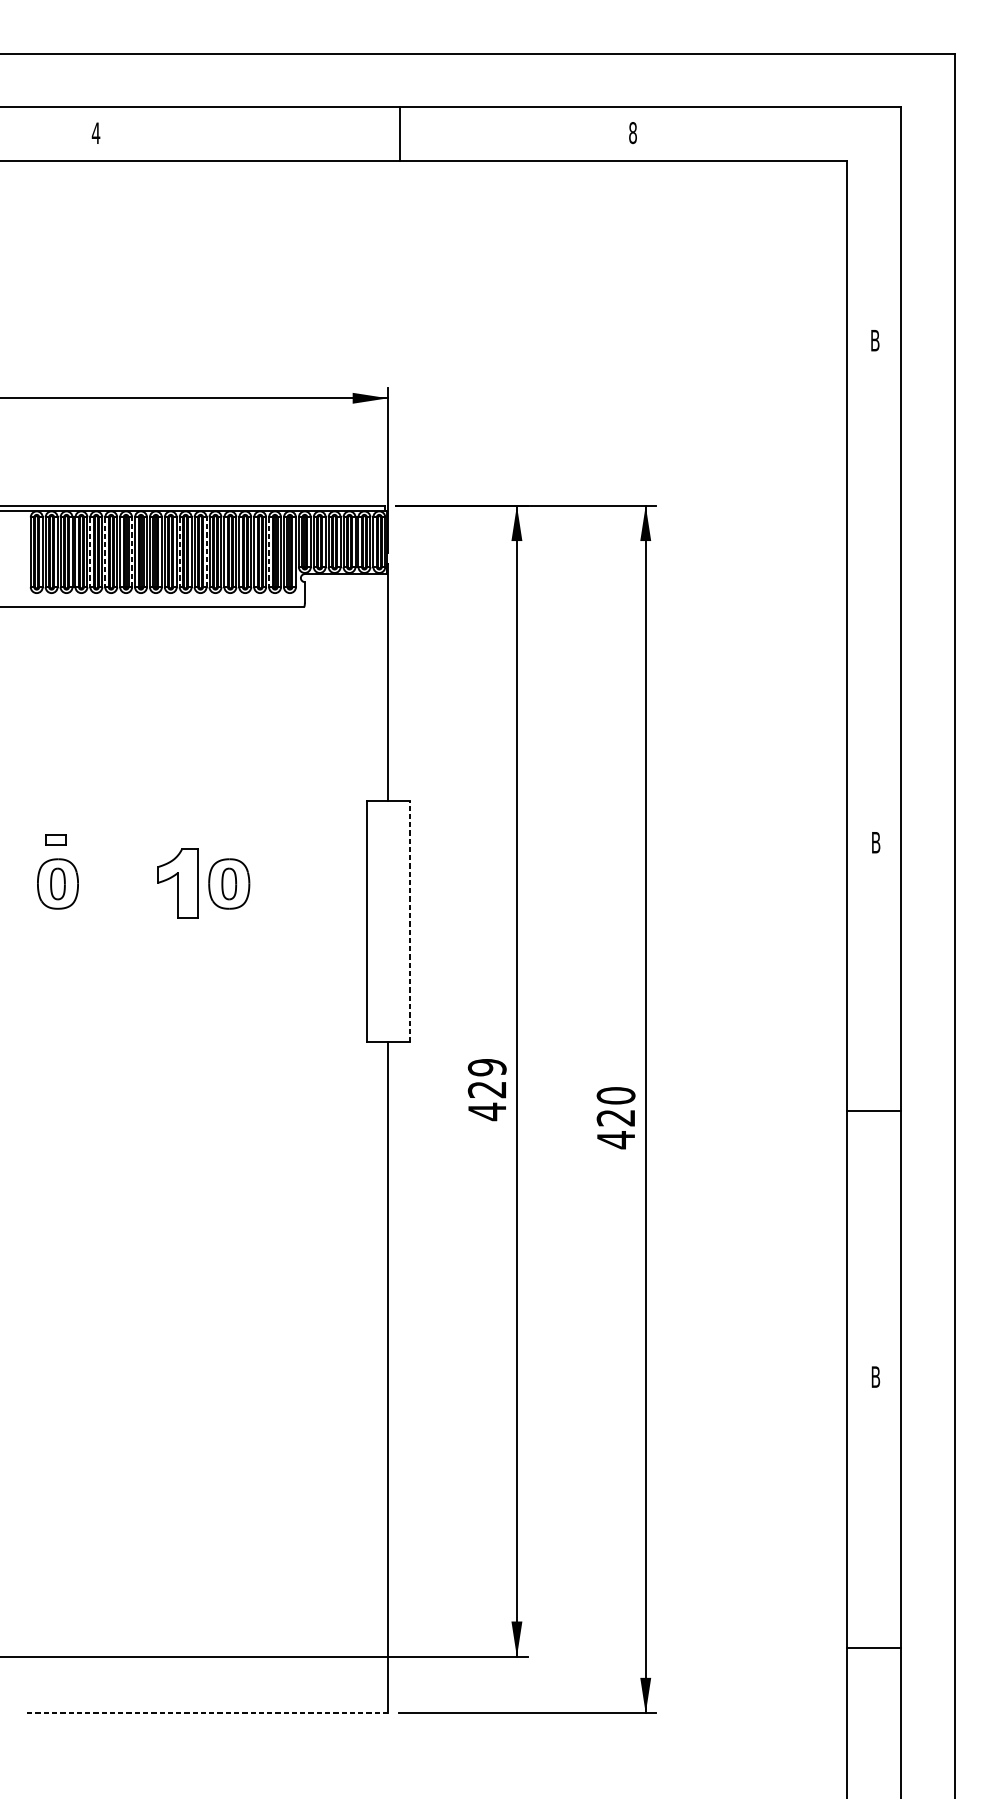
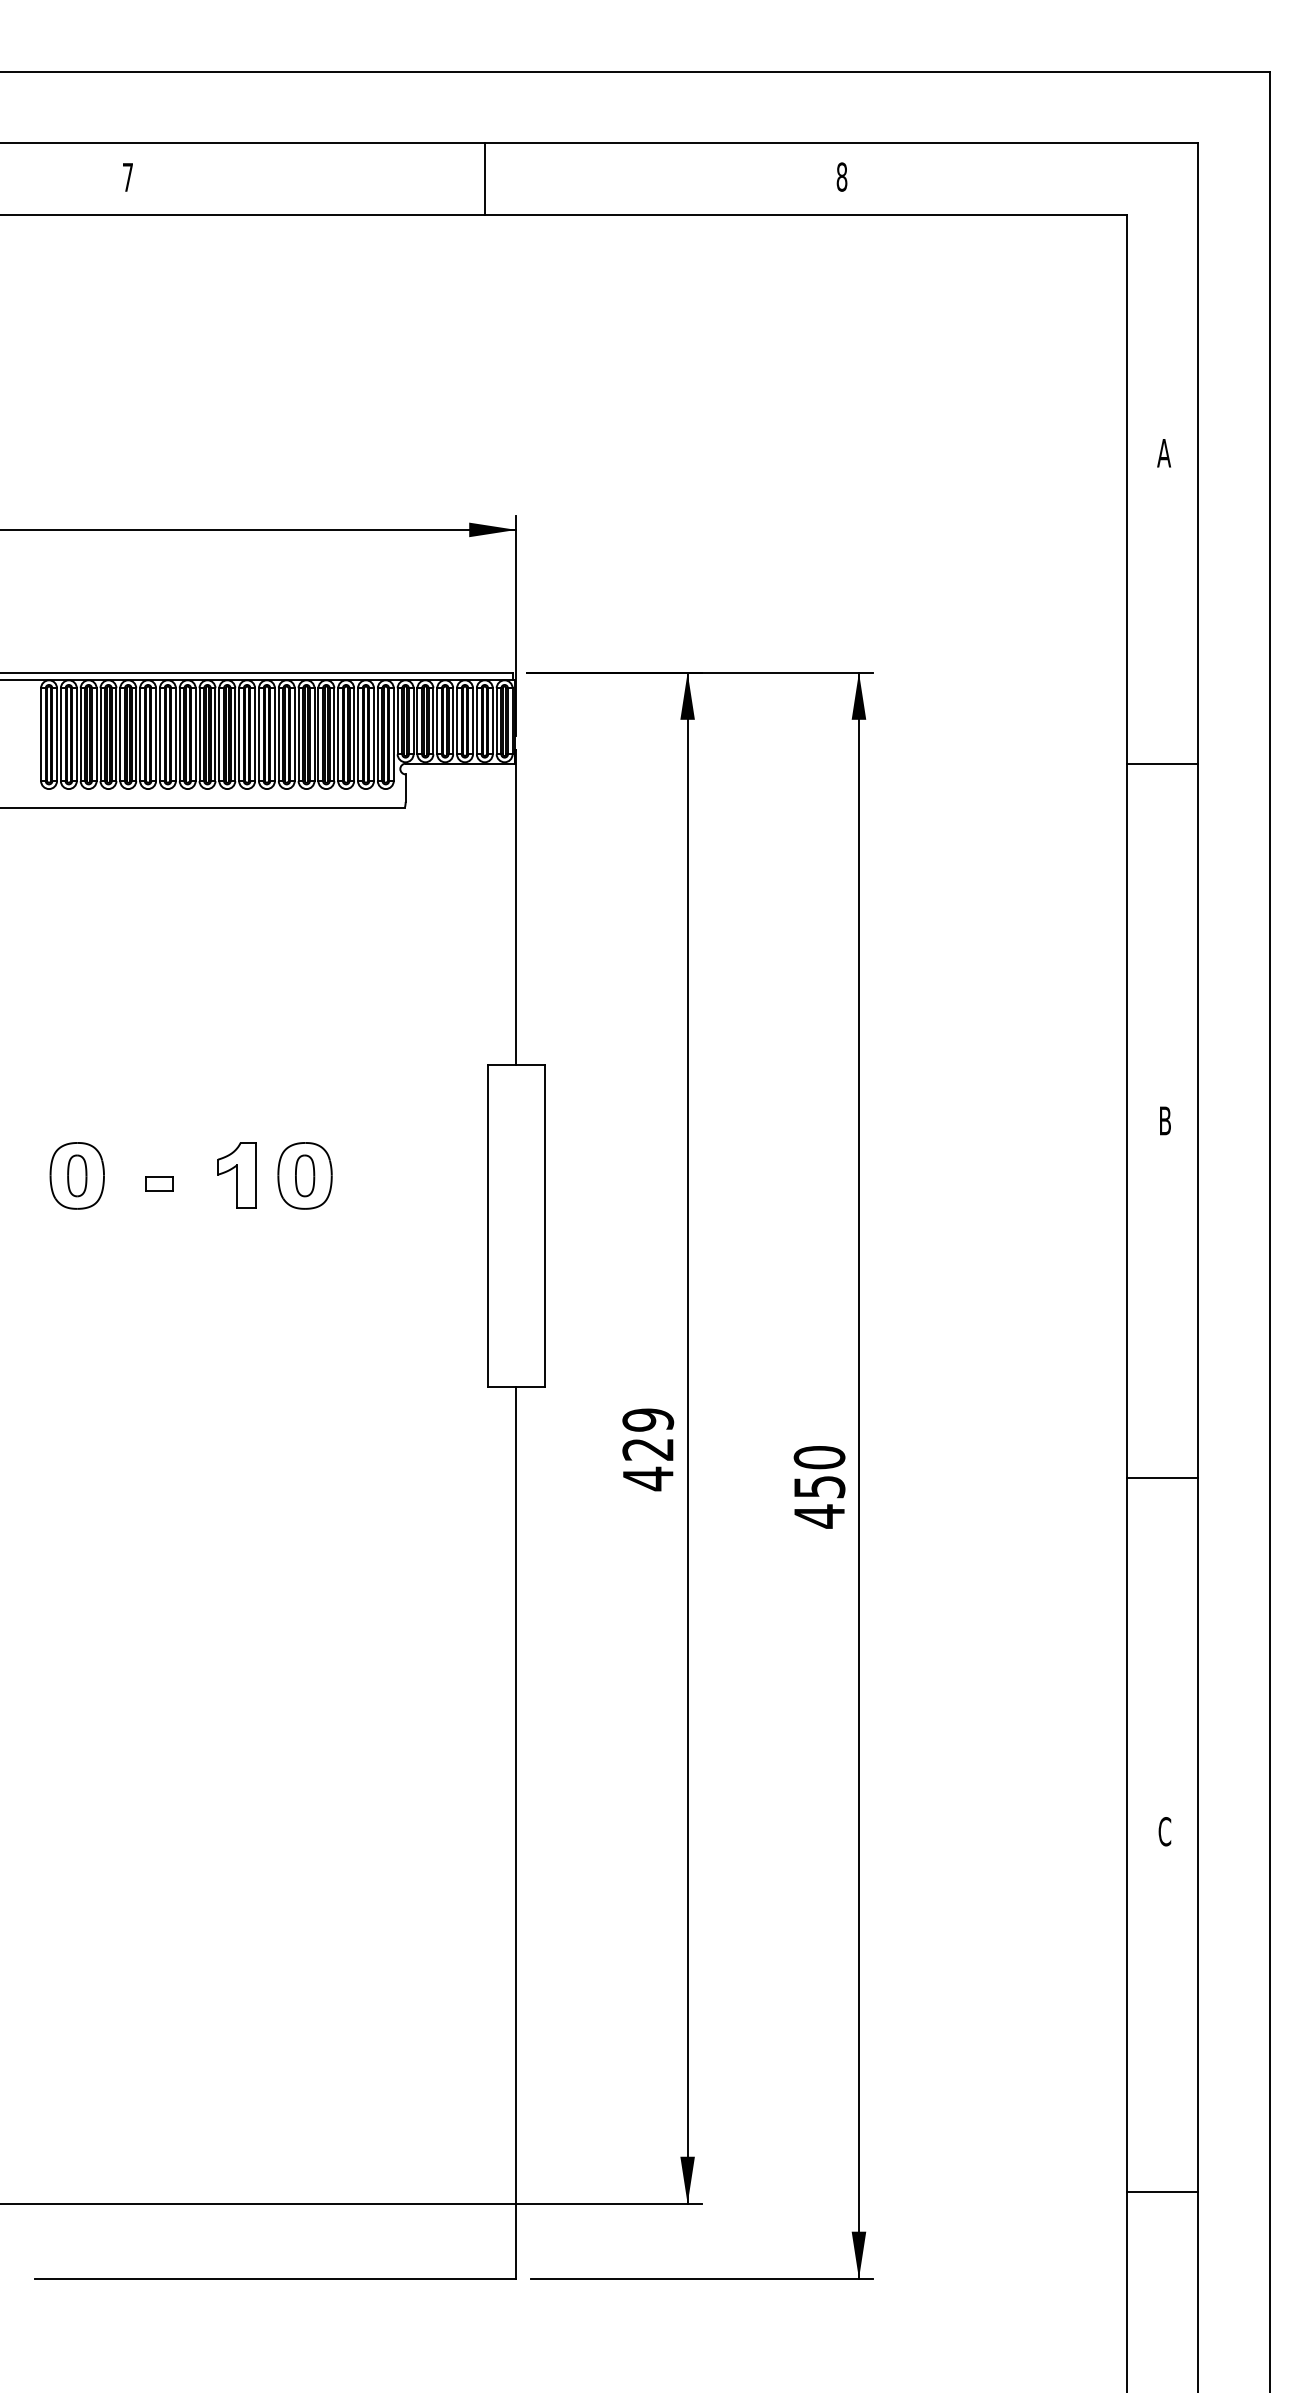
text: (95, 133) -> (127, 177), 4 -> 7
line: (399, 134) -> (484, 178), moved
text: (875, 340) -> (1164, 453), B -> A
line: (90, 552) -> (120, 735), dashed -> solid
line: (105, 552) -> (140, 735), dashed -> solid
line: (131, 552) -> (175, 734), dashed -> solid
line: (179, 552) -> (239, 735), dashed -> solid
line: (206, 552) -> (274, 734), dashed -> solid
line: (269, 552) -> (358, 735), dashed -> solid
line: (873, 574) -> (1162, 764), added
part: (55, 839) -> (159, 1183), moved
part: (177, 883) -> (236, 1175), size x0.71
line: (409, 921) -> (544, 1225), dashed -> solid
text: (616, 1118) -> (819, 1487), 420 -> 450
text: (875, 1376) -> (1164, 1831), B -> C
line: (207, 1713) -> (275, 2278), dashed -> solid

